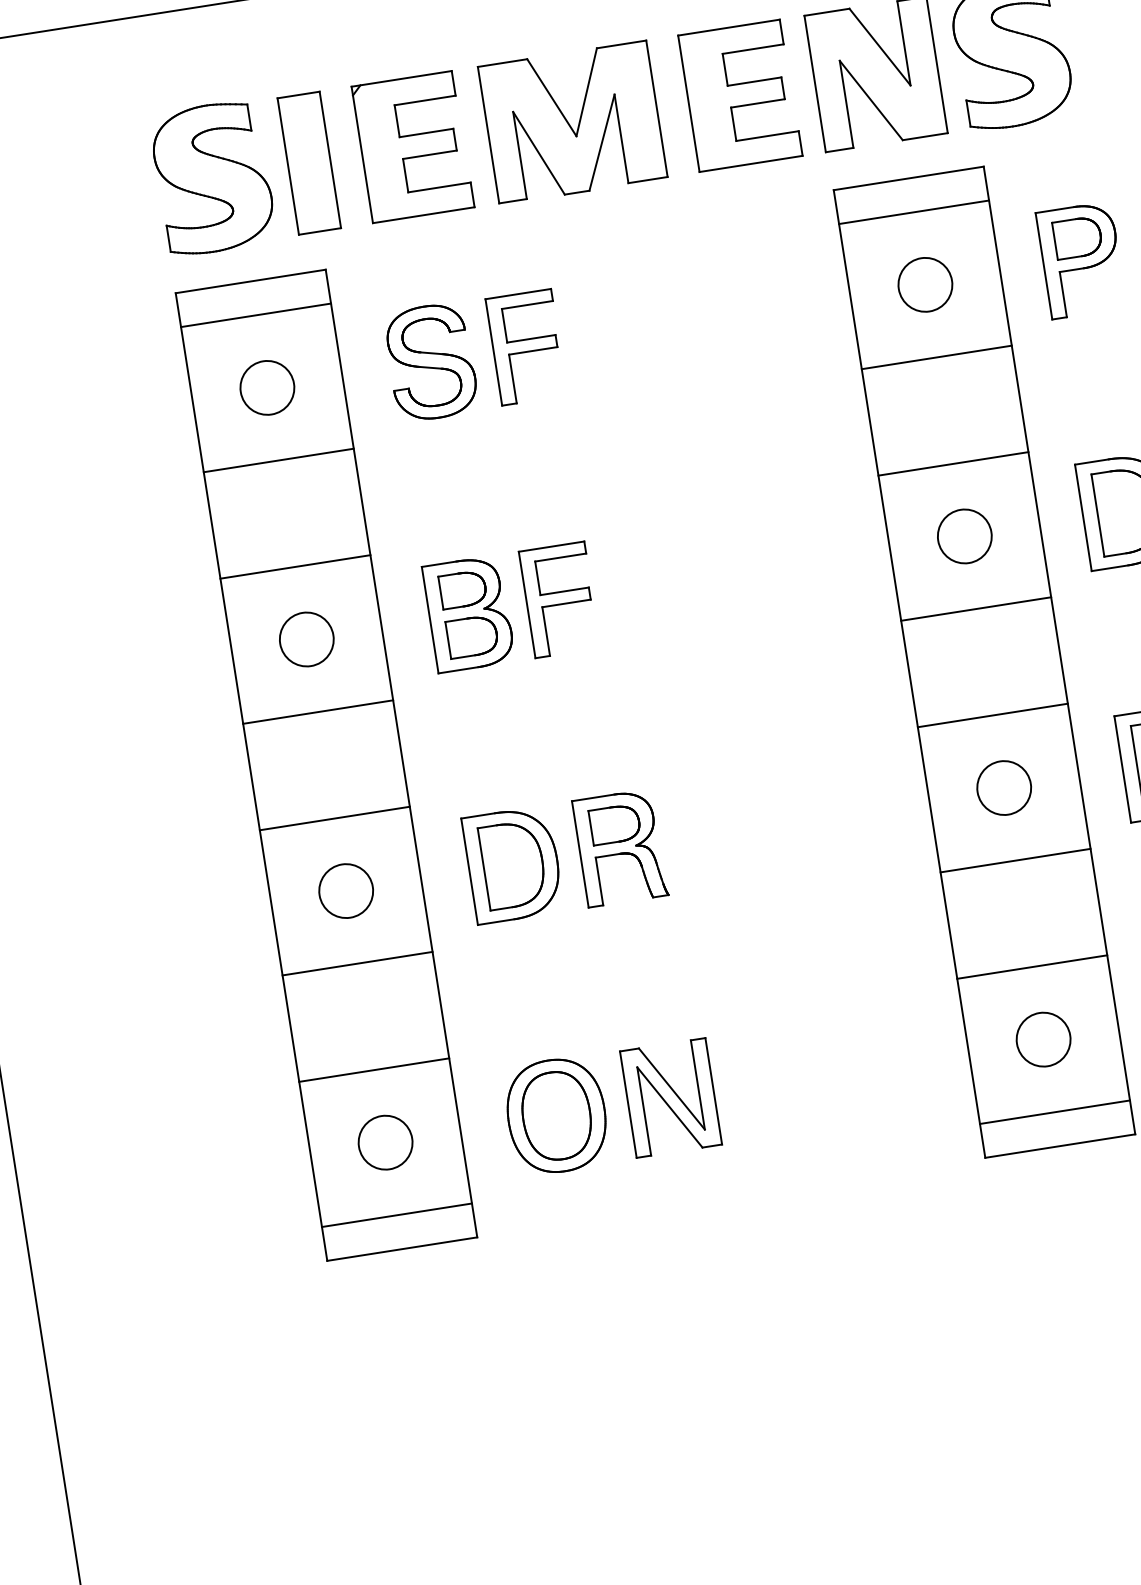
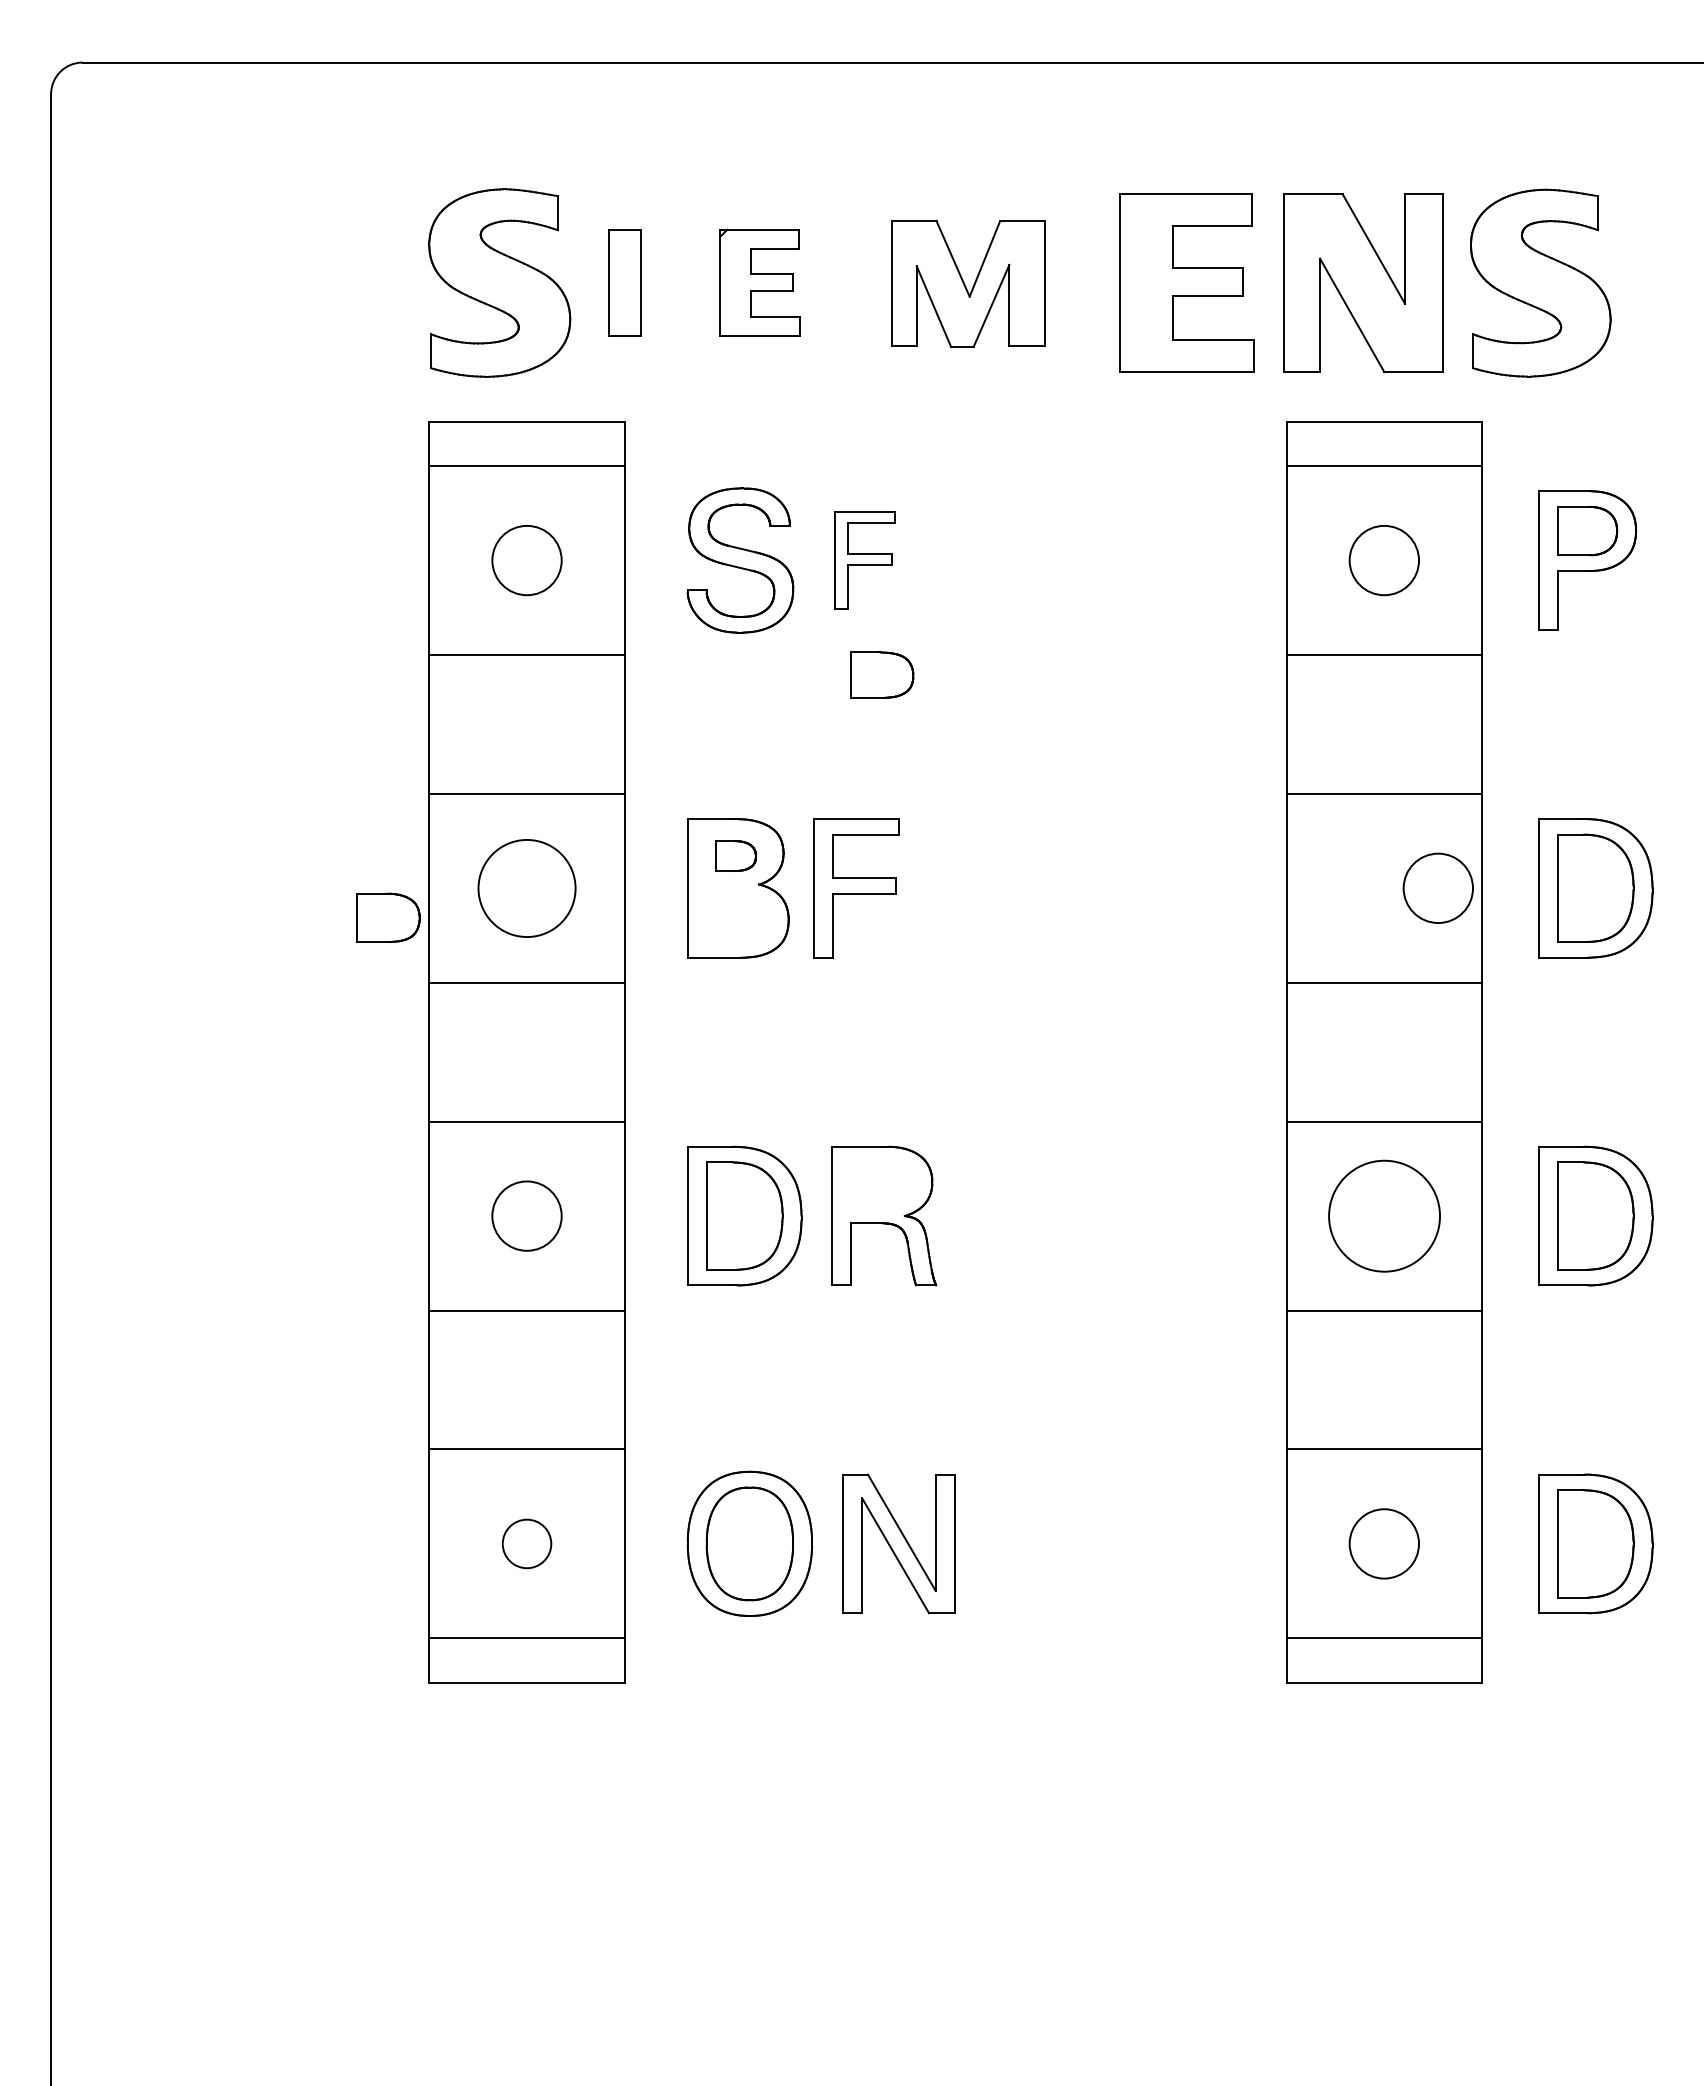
part: (572, 122) -> (968, 283), size x0.7
part: (412, 146) -> (759, 282), size x0.6
part: (308, 162) -> (624, 282), size x0.6
part: (526, 347) -> (864, 560), size x0.7
circle: (964, 535) -> (1437, 887), moved
part: (462, 589) -> (735, 855), size x0.7
part: (472, 636) -> (388, 917), moved
circle: (306, 638) -> (526, 887), size x1.4
circle: (1003, 787) -> (1383, 1215), size x1.6
part: (615, 824) -> (882, 674), moved
circle: (385, 1142) -> (526, 1543), size x0.7

